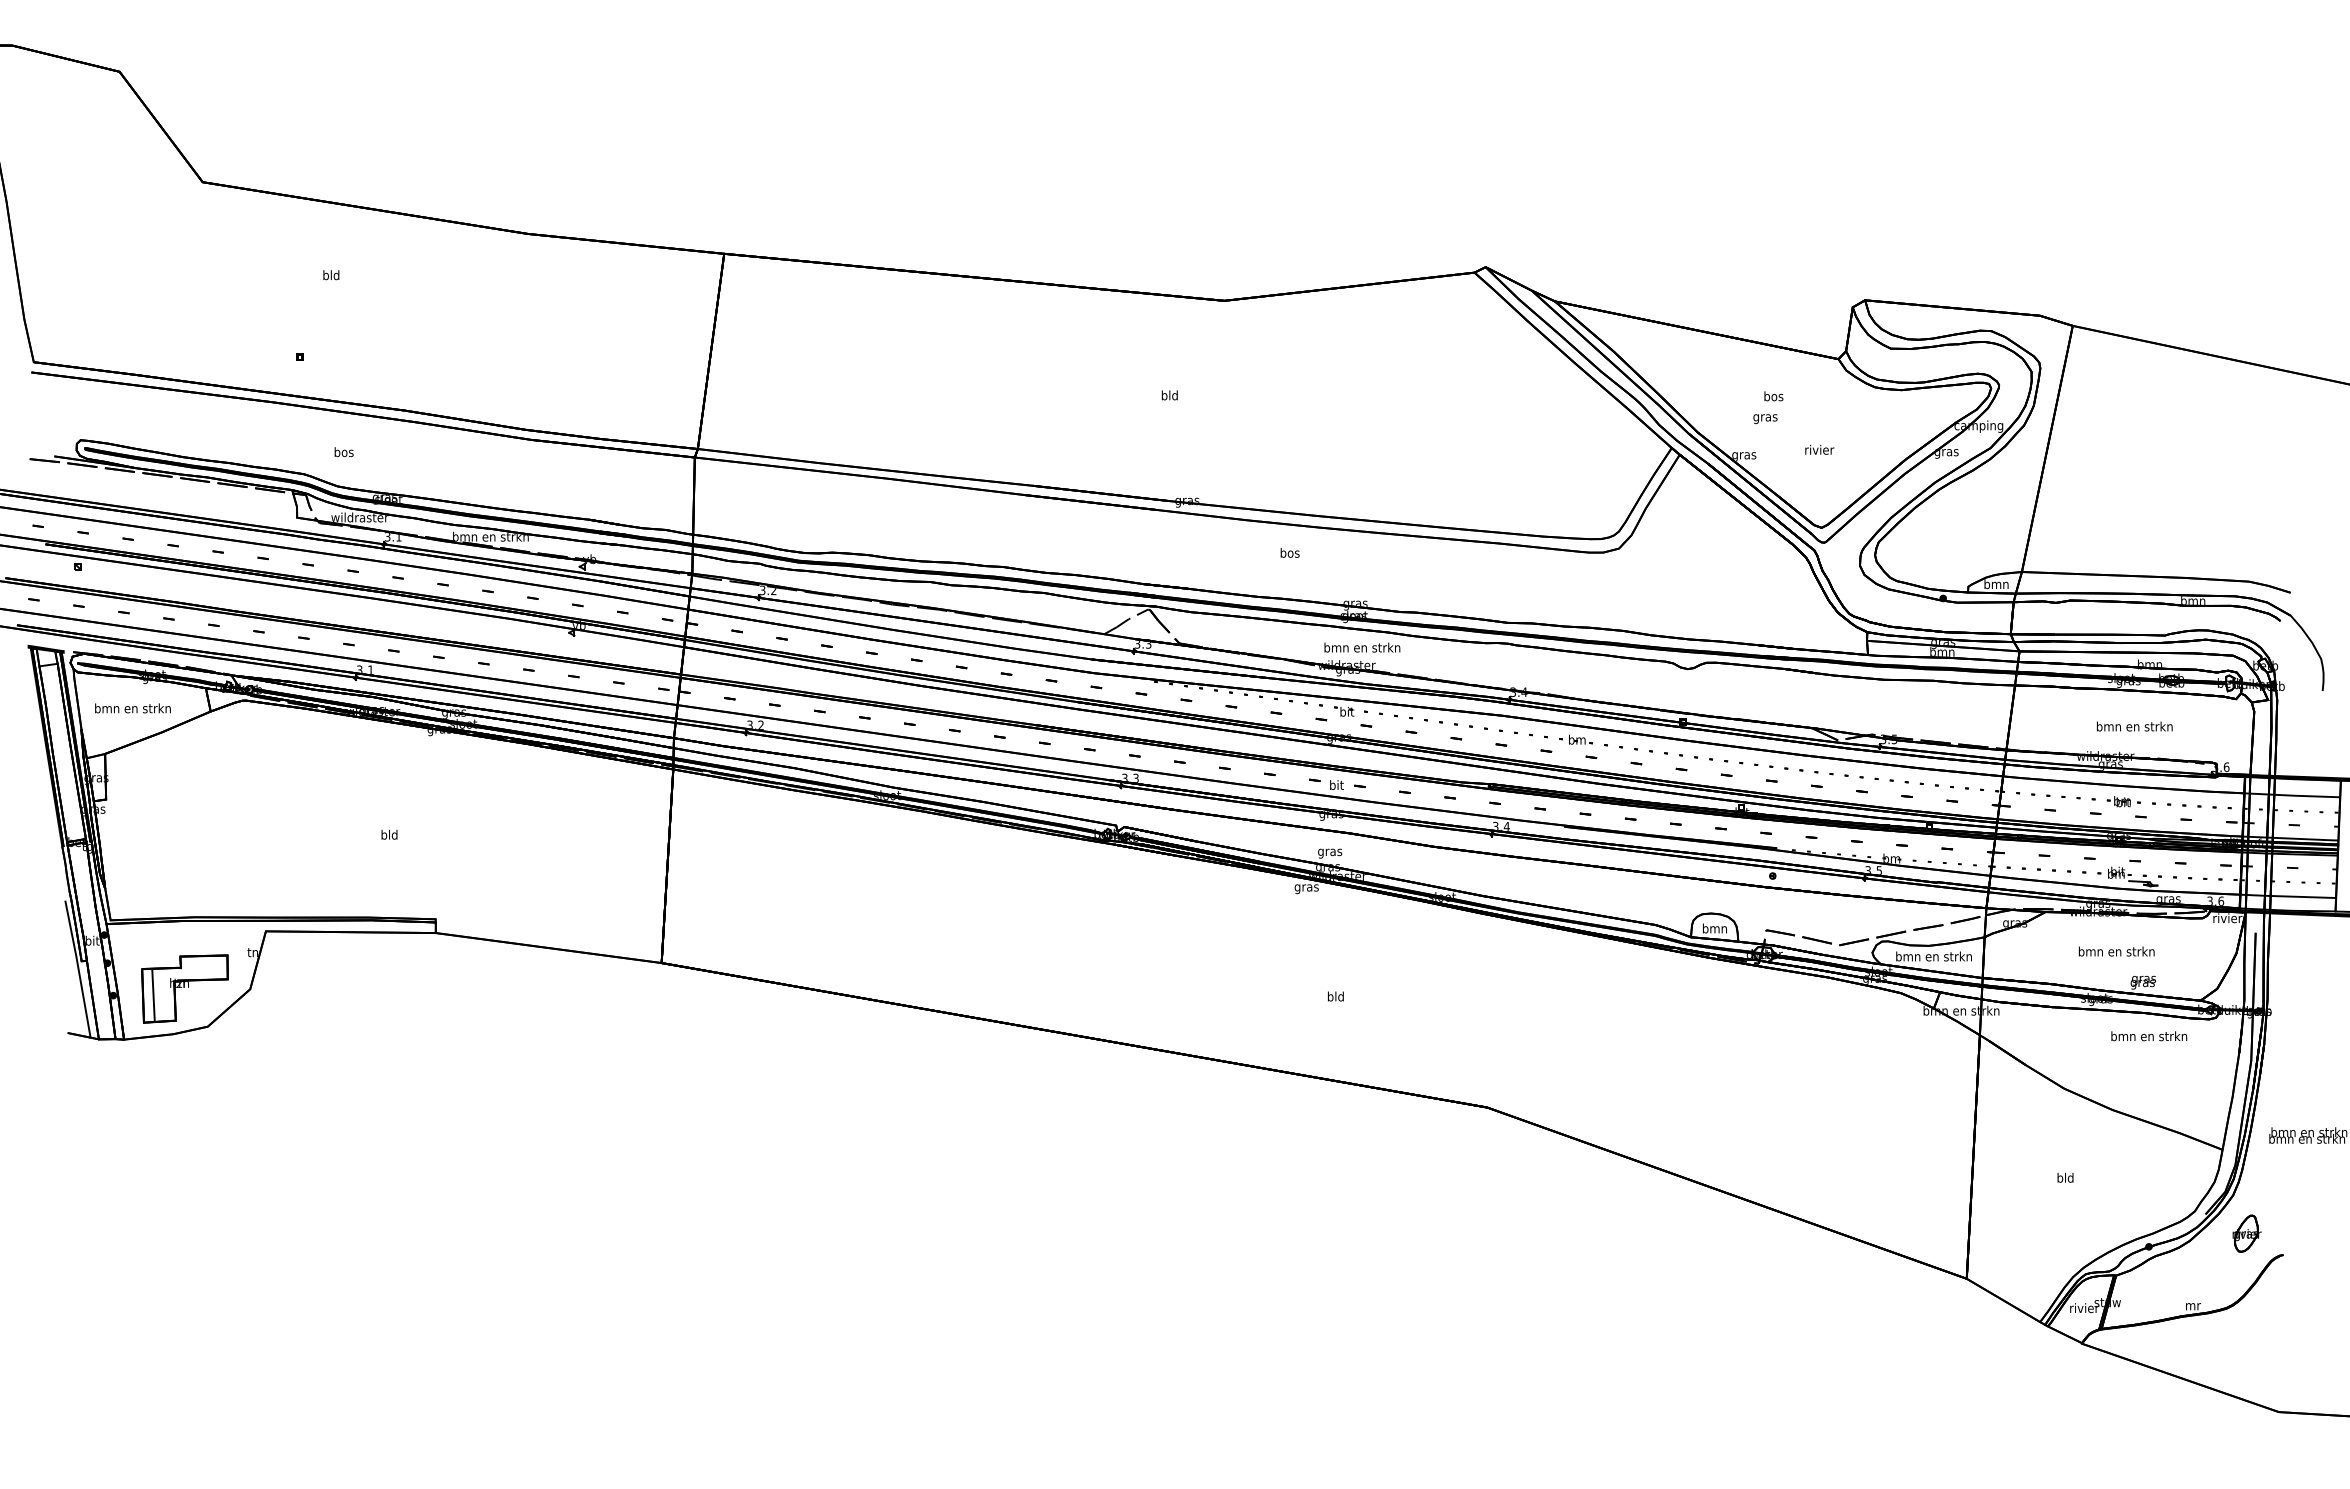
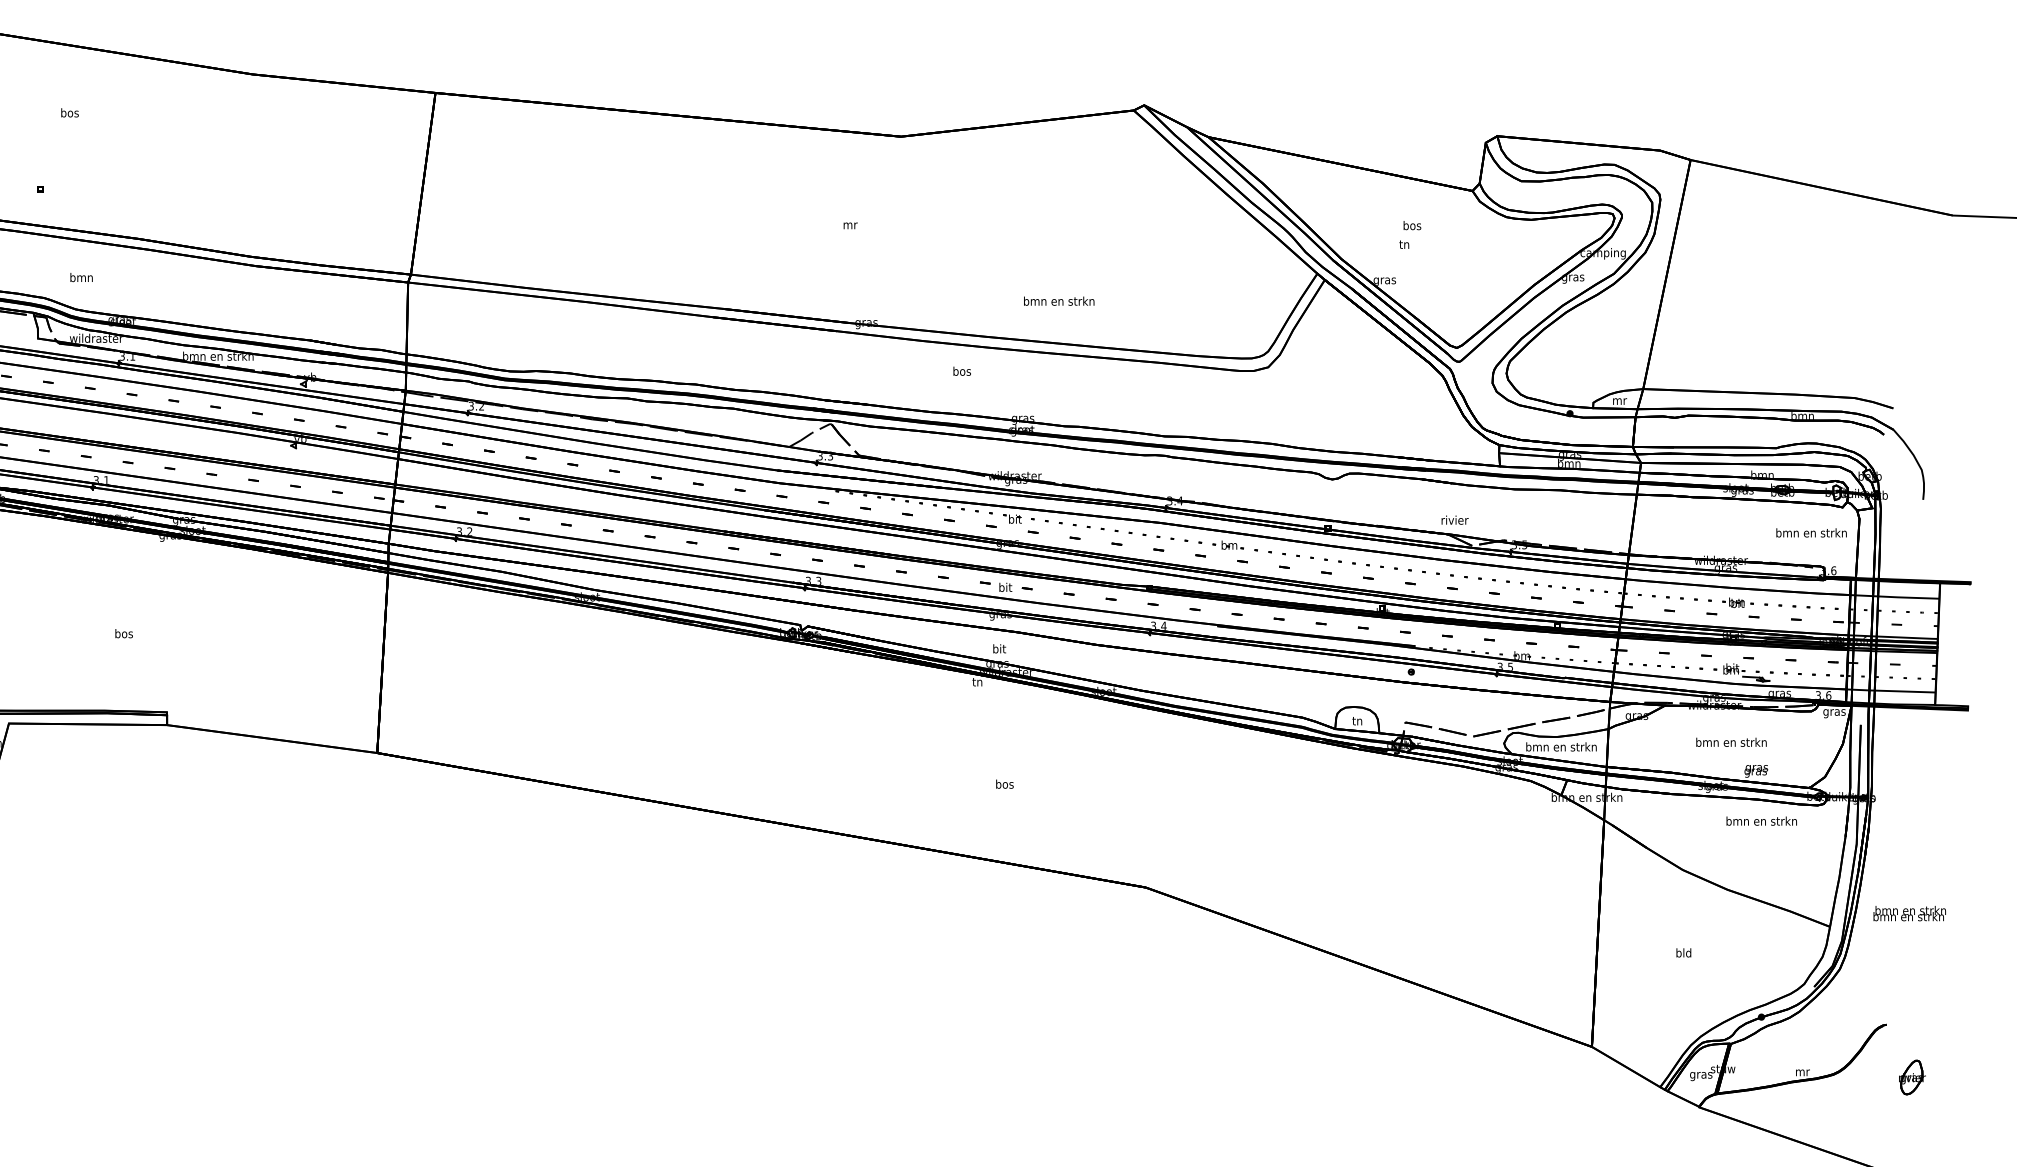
text: (331, 275) -> (69, 113), bld -> bos
text: (1169, 395) -> (849, 224), bld -> mr
text: (1765, 417) -> (1404, 245), gras -> tn
text: (1819, 449) -> (1454, 519), moved
text: (343, 452) -> (81, 277), bos -> bmn
text: (1996, 584) -> (1619, 400), bmn -> mr
text: (1362, 647) -> (1059, 301), moved
text: (2134, 726) -> (1811, 532), moved
text: (389, 834) -> (123, 633), bld -> bos
text: (1330, 852) -> (999, 650), gras -> bit
text: (1306, 888) -> (977, 683), gras -> tn
text: (2227, 919) -> (1834, 712), rivier -> gras
text: (1714, 928) -> (1357, 720), bmn -> tn
text: (1335, 996) -> (1004, 784), bld -> bos
part: (2246, 1233) -> (1911, 1077), moved
text: (2084, 1309) -> (1701, 1075), rivier -> gras

